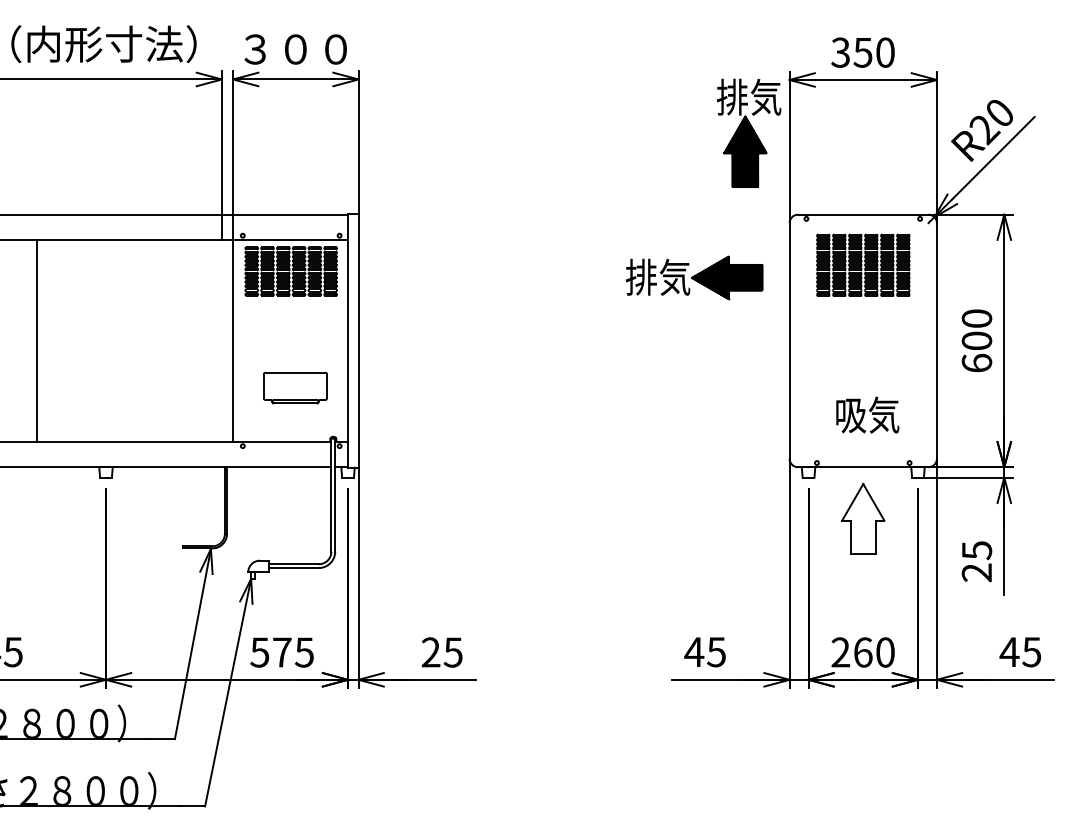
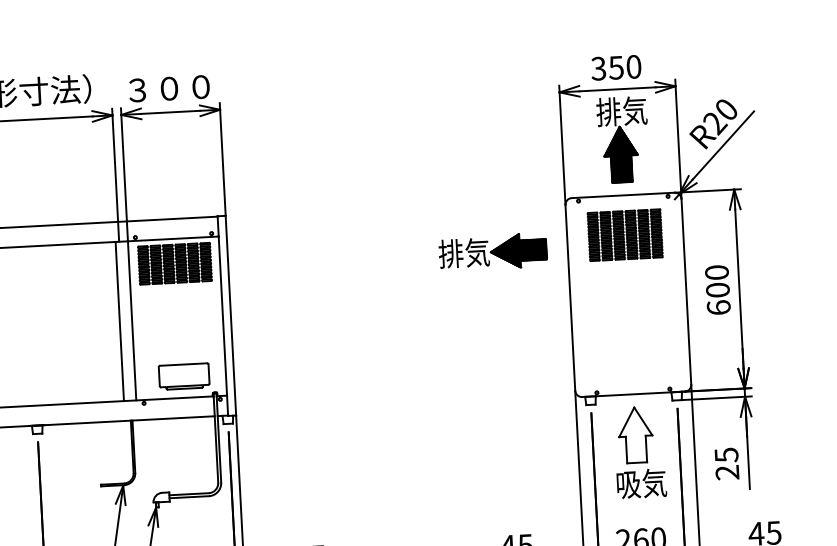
part: (749, 132) -> (623, 139), moved
line: (217, 340) -> (119, 321), added
part: (295, 387) -> (184, 376), moved
text: (867, 414) -> (641, 483), moved

